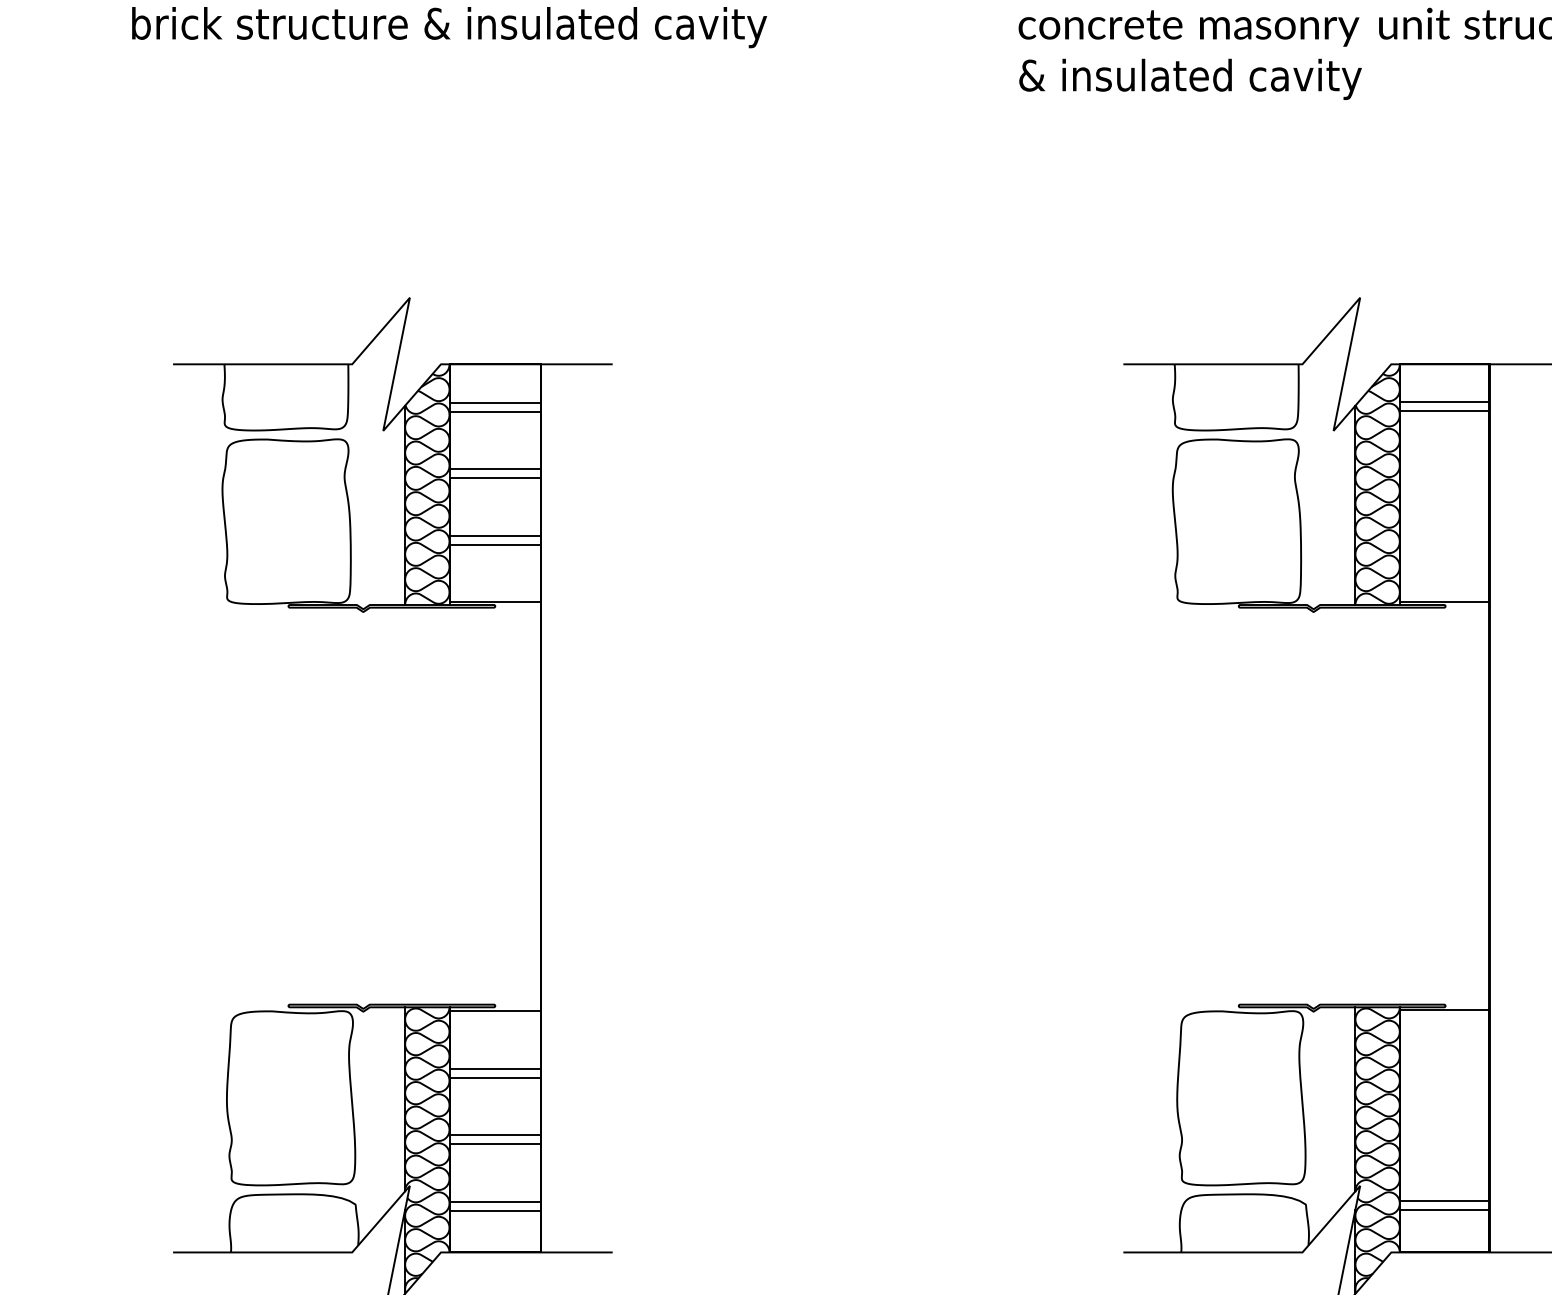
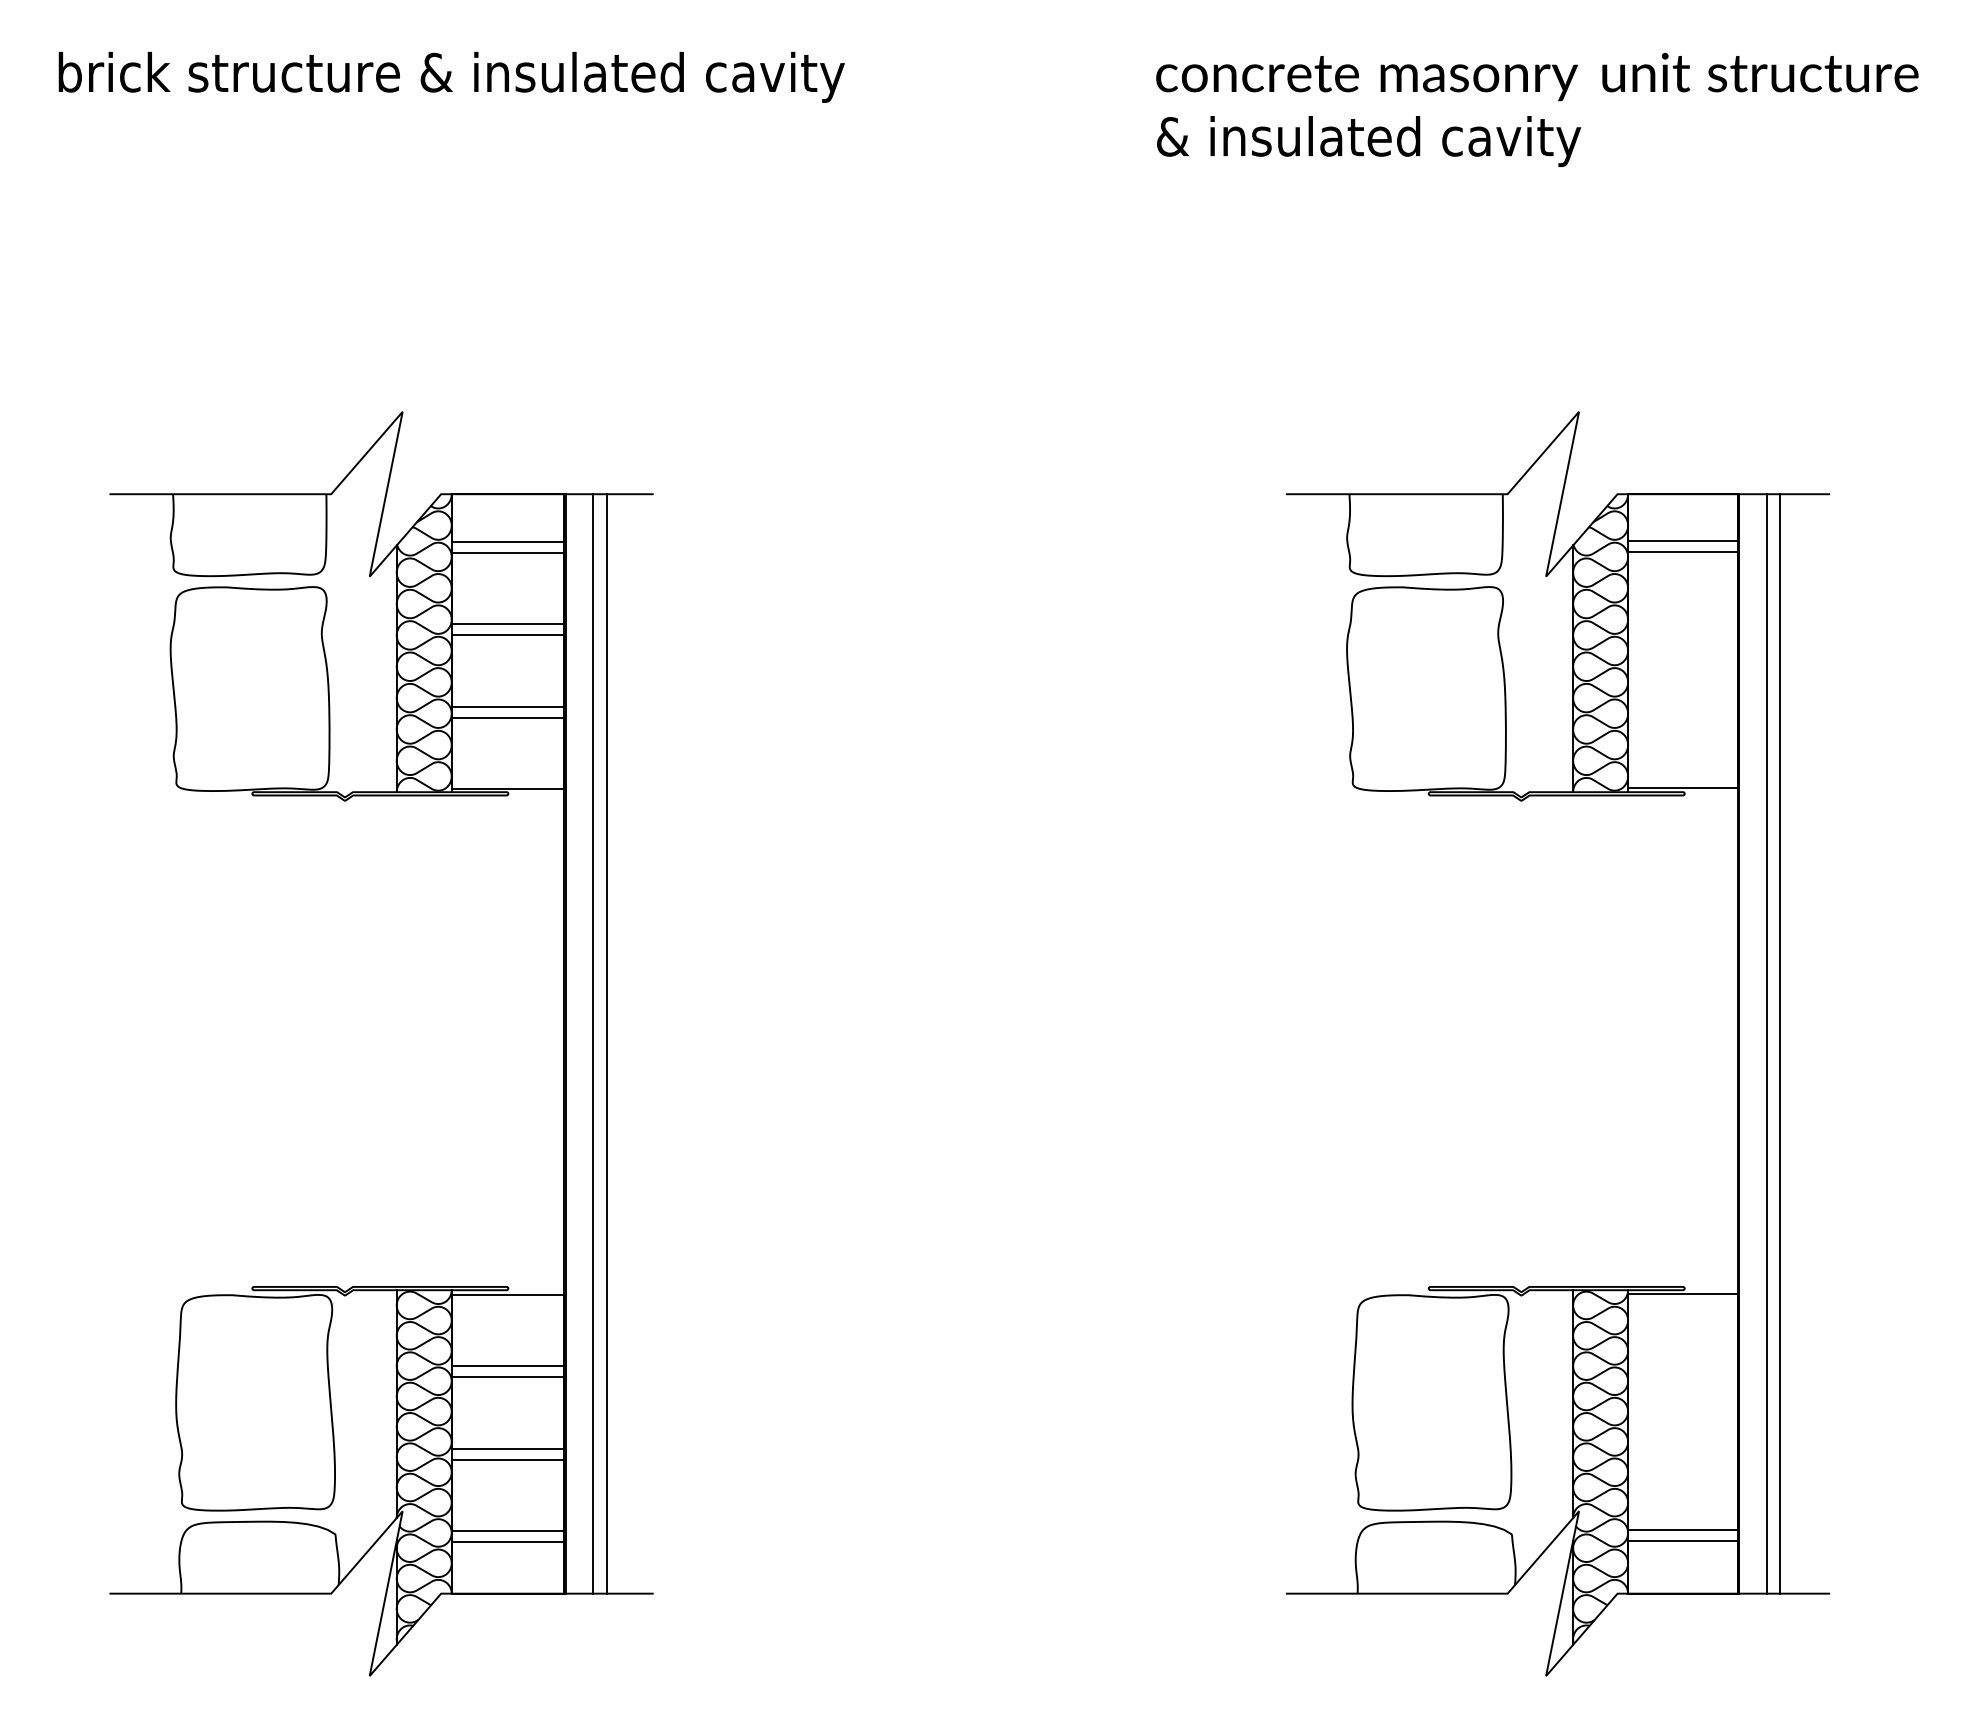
line: (564, 808) -> (593, 1043), added
line: (574, 808) -> (606, 1043), added
line: (1511, 808) -> (1766, 1043), added
line: (1522, 808) -> (1780, 1043), added

